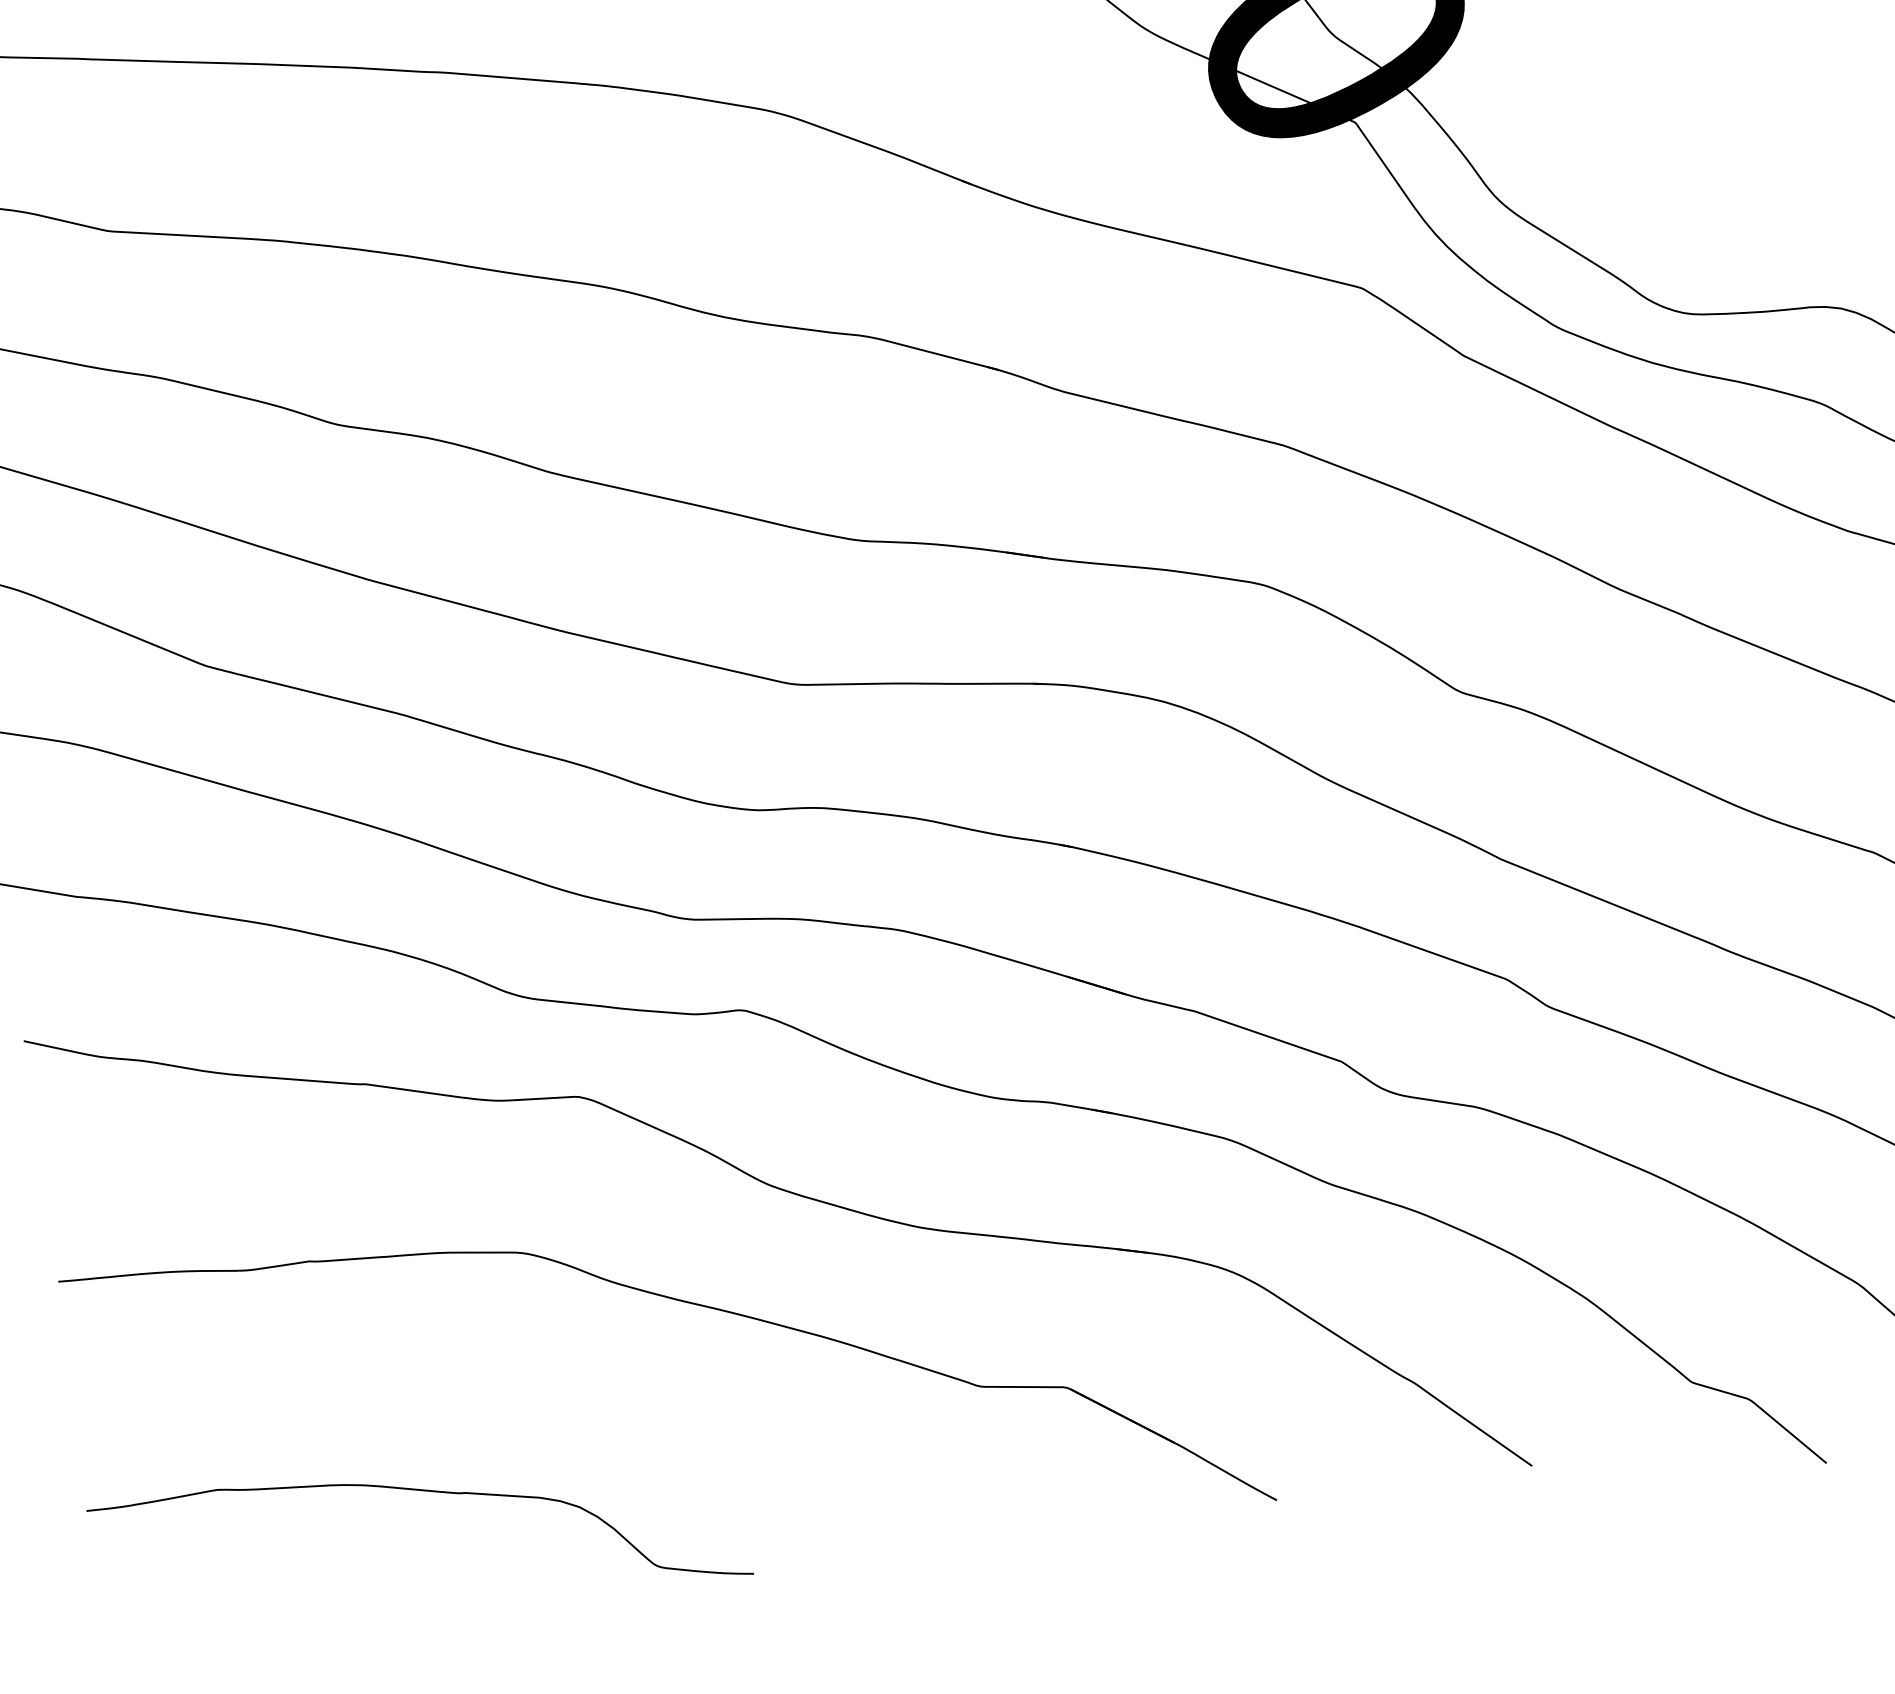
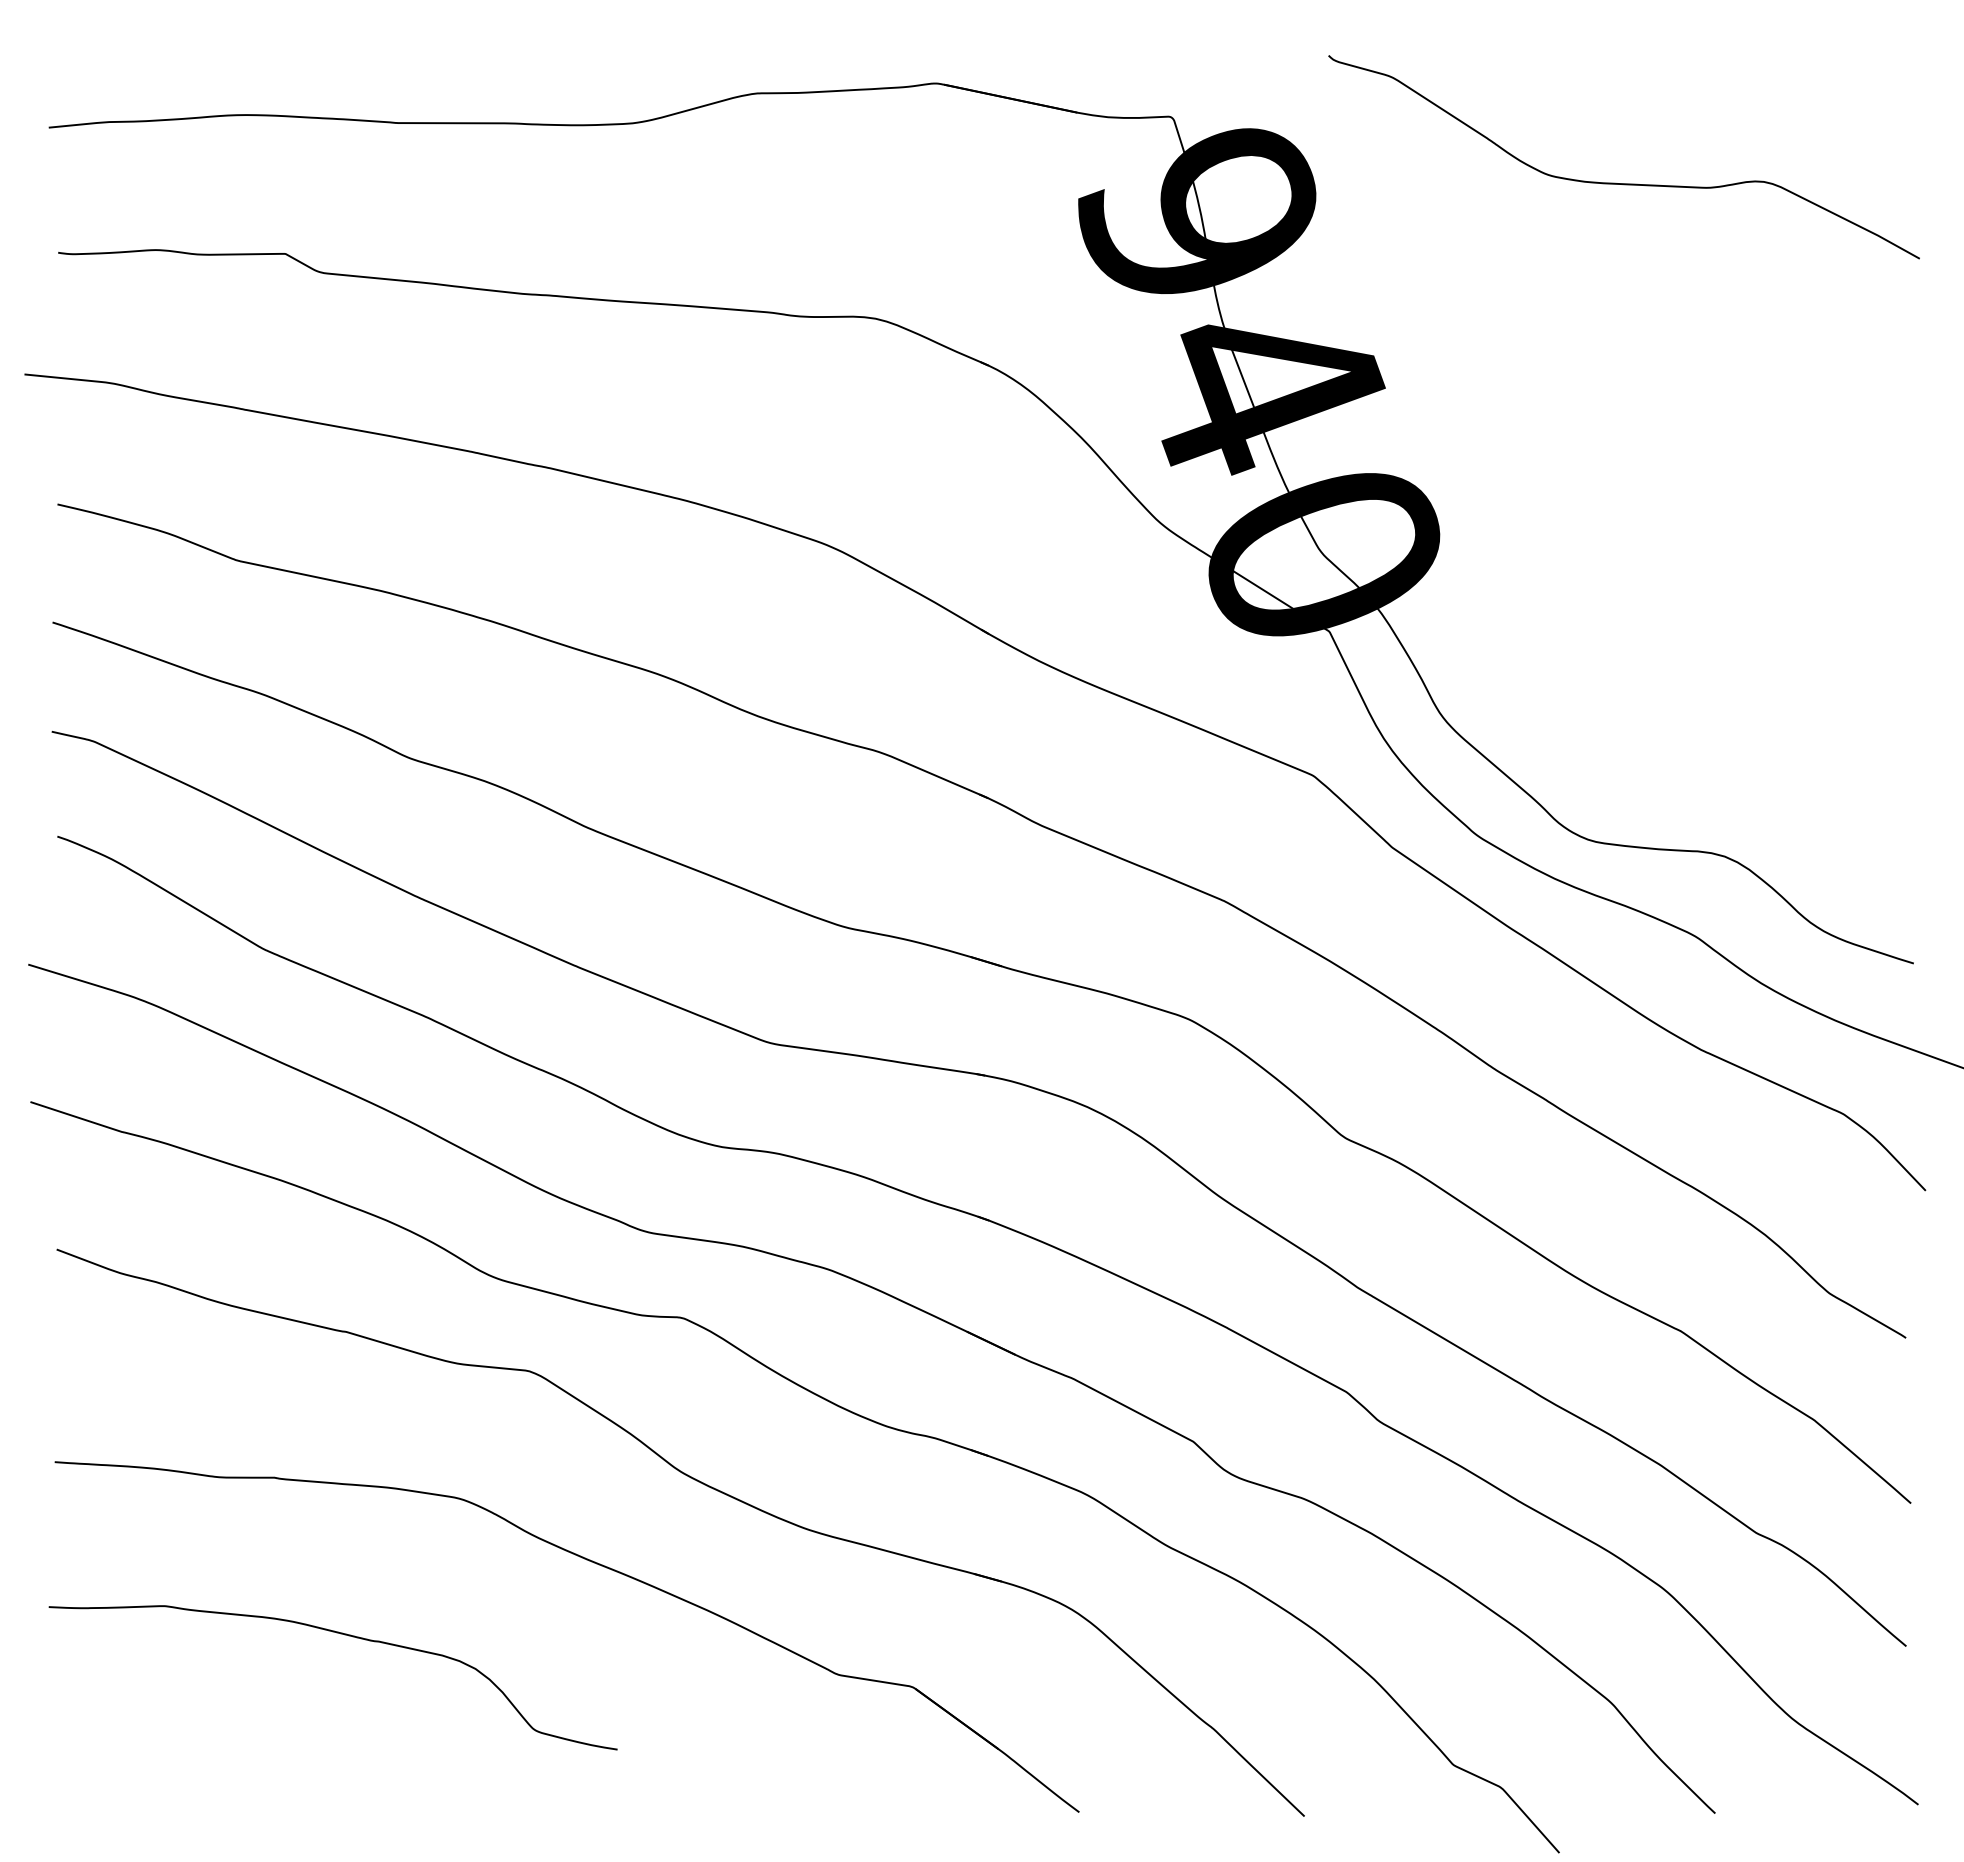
curve: (425, 1492) -> (344, 1635), moved

